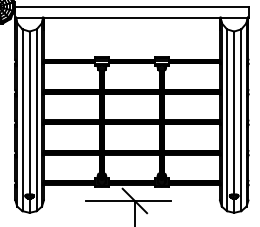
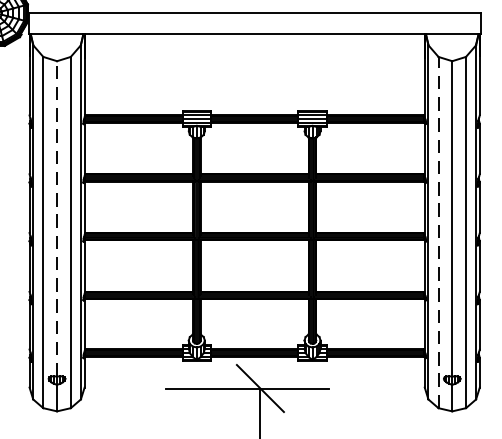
line: (29, 113) -> (56, 219), solid -> dashed
line: (227, 120) -> (439, 233), solid -> dashed

